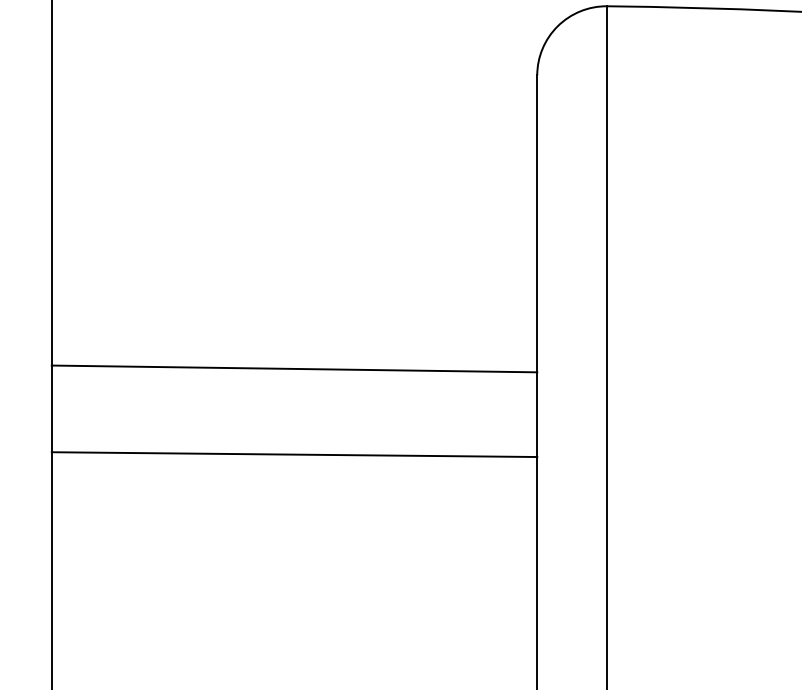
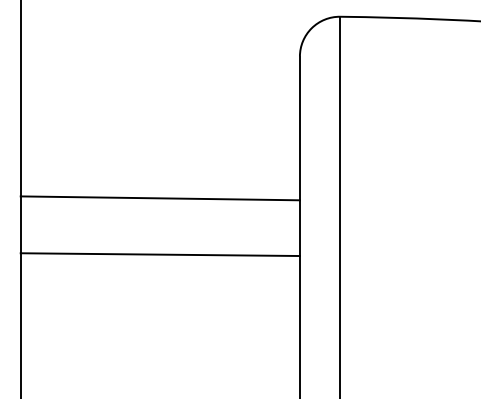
line: (293, 369) -> (159, 198), moved
line: (293, 454) -> (159, 254), moved

